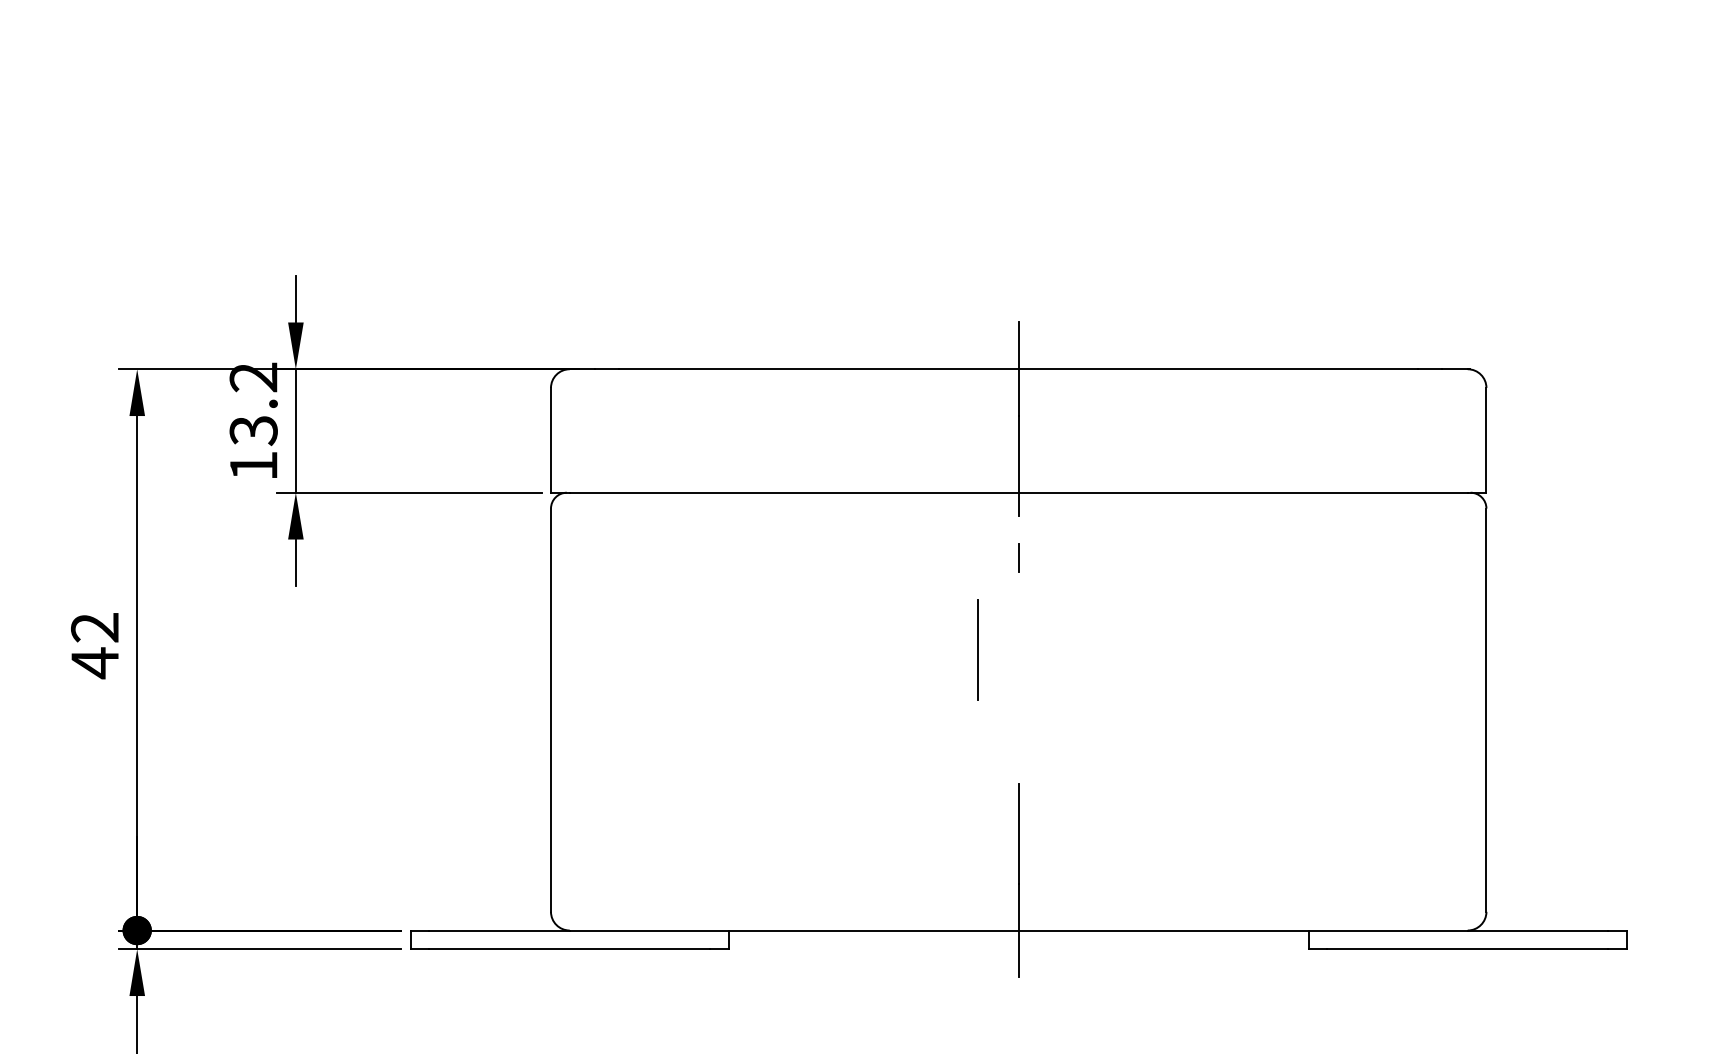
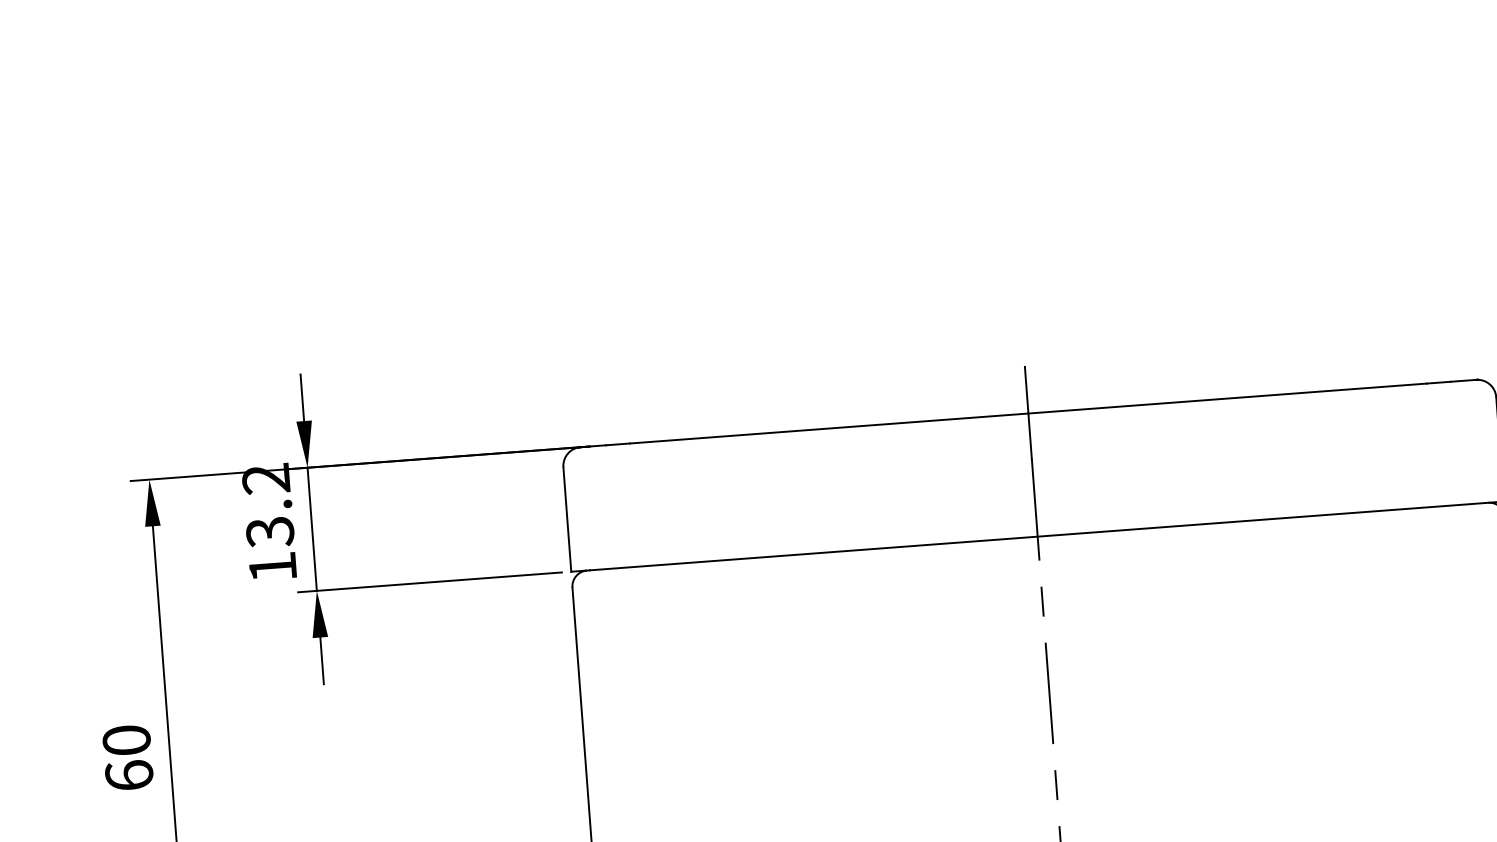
text: (95, 646) -> (128, 759), 42 -> 60
line: (977, 649) -> (1049, 693), moved
line: (1018, 741) -> (1056, 784), added

